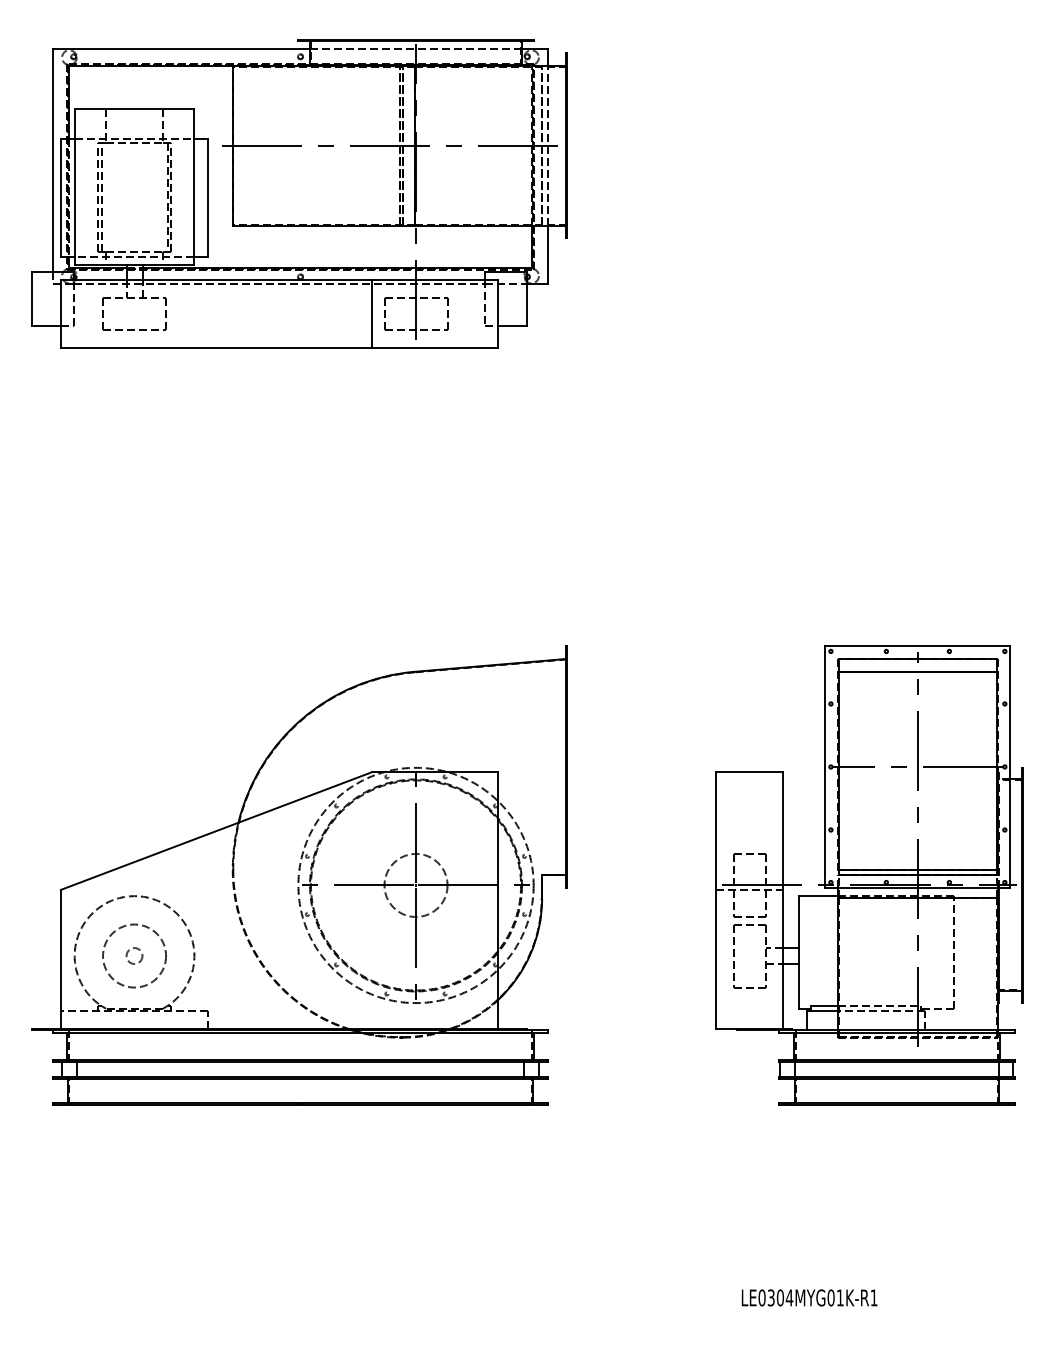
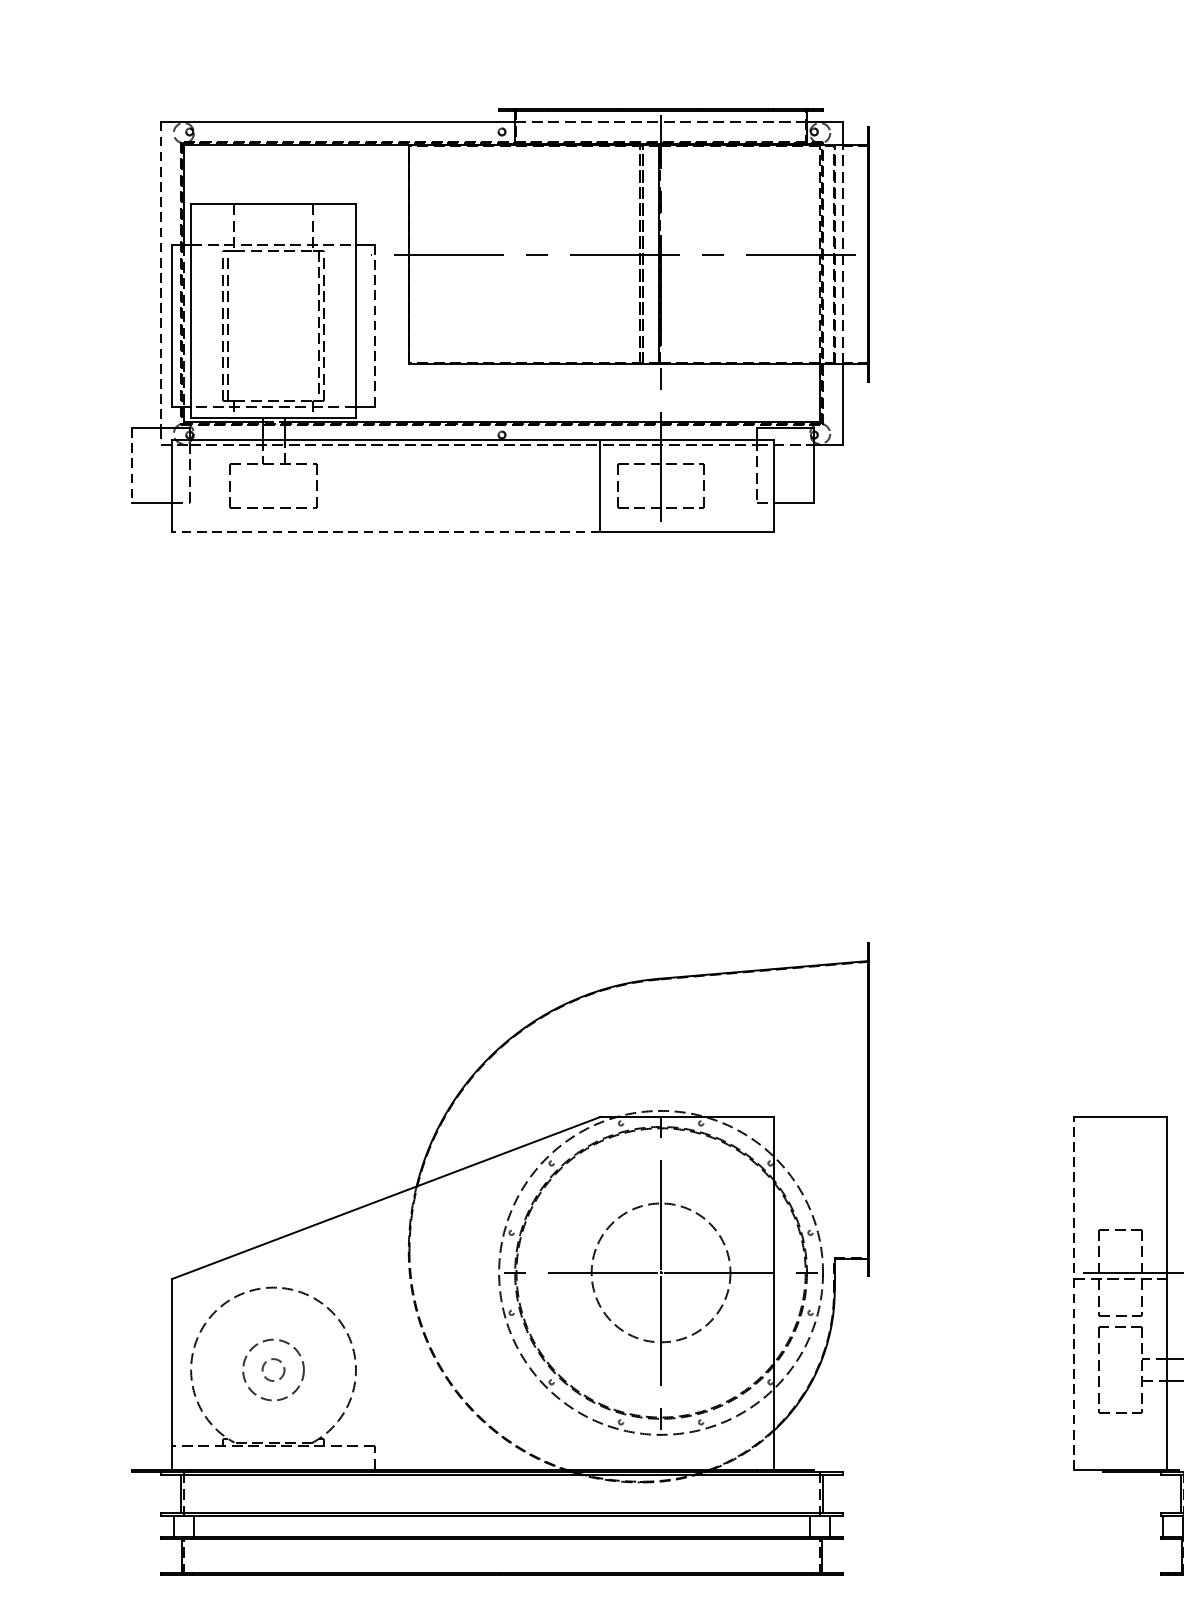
line: (52, 161) -> (160, 276), solid -> dashed
line: (208, 197) -> (375, 325), solid -> dashed
line: (31, 299) -> (131, 466), solid -> dashed
line: (215, 347) -> (384, 532), solid -> dashed
circle: (415, 884) -> (660, 1271), size x1.6
line: (716, 899) -> (1074, 1292), solid -> dashed
circle: (134, 955) -> (273, 1369), size x0.7

